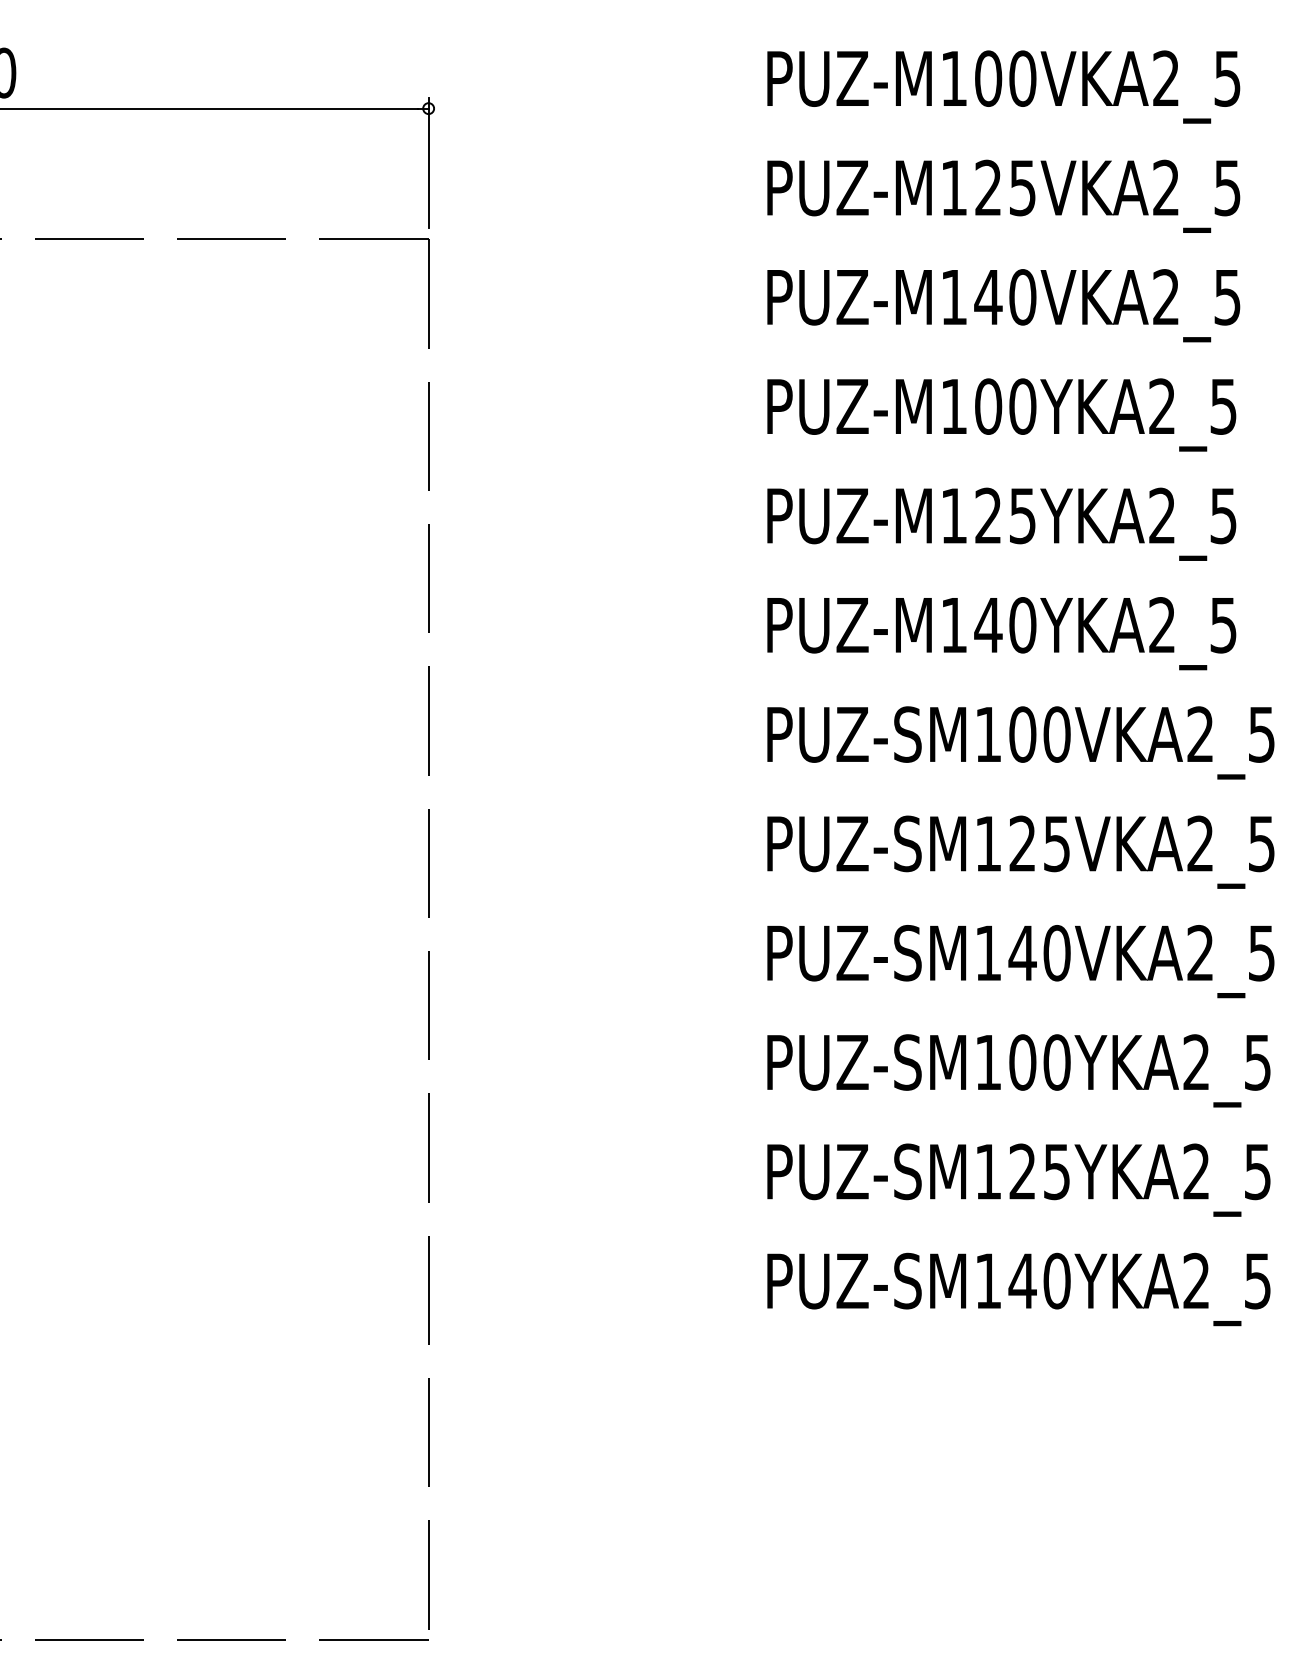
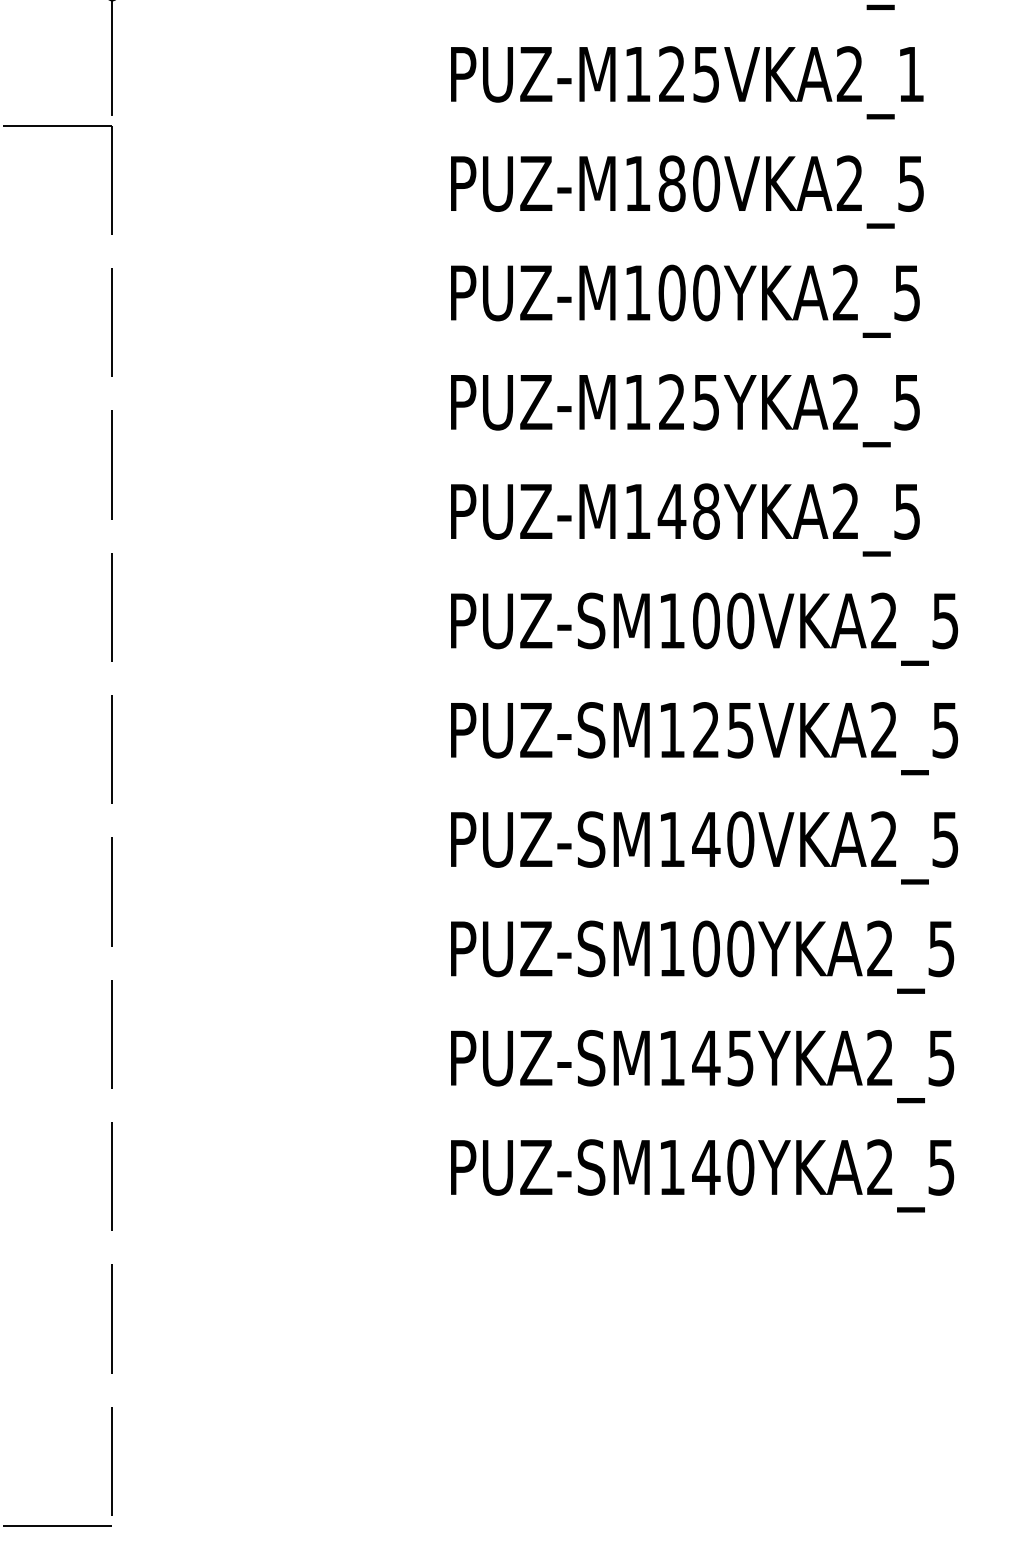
text: (1227, 188) -> (911, 74), PUZ-M125VKA2_5 -> PUZ-M125VKA2_1
text: (988, 297) -> (672, 183), PUZ-M140VKA2_5 -> PUZ-M180VKA2_5
text: (1022, 625) -> (706, 511), PUZ-M140YKA2_5 -> PUZ-M148YKA2_5
text: (1022, 1171) -> (706, 1057), PUZ-SM125YKA2_5 -> PUZ-SM145YKA2_5

